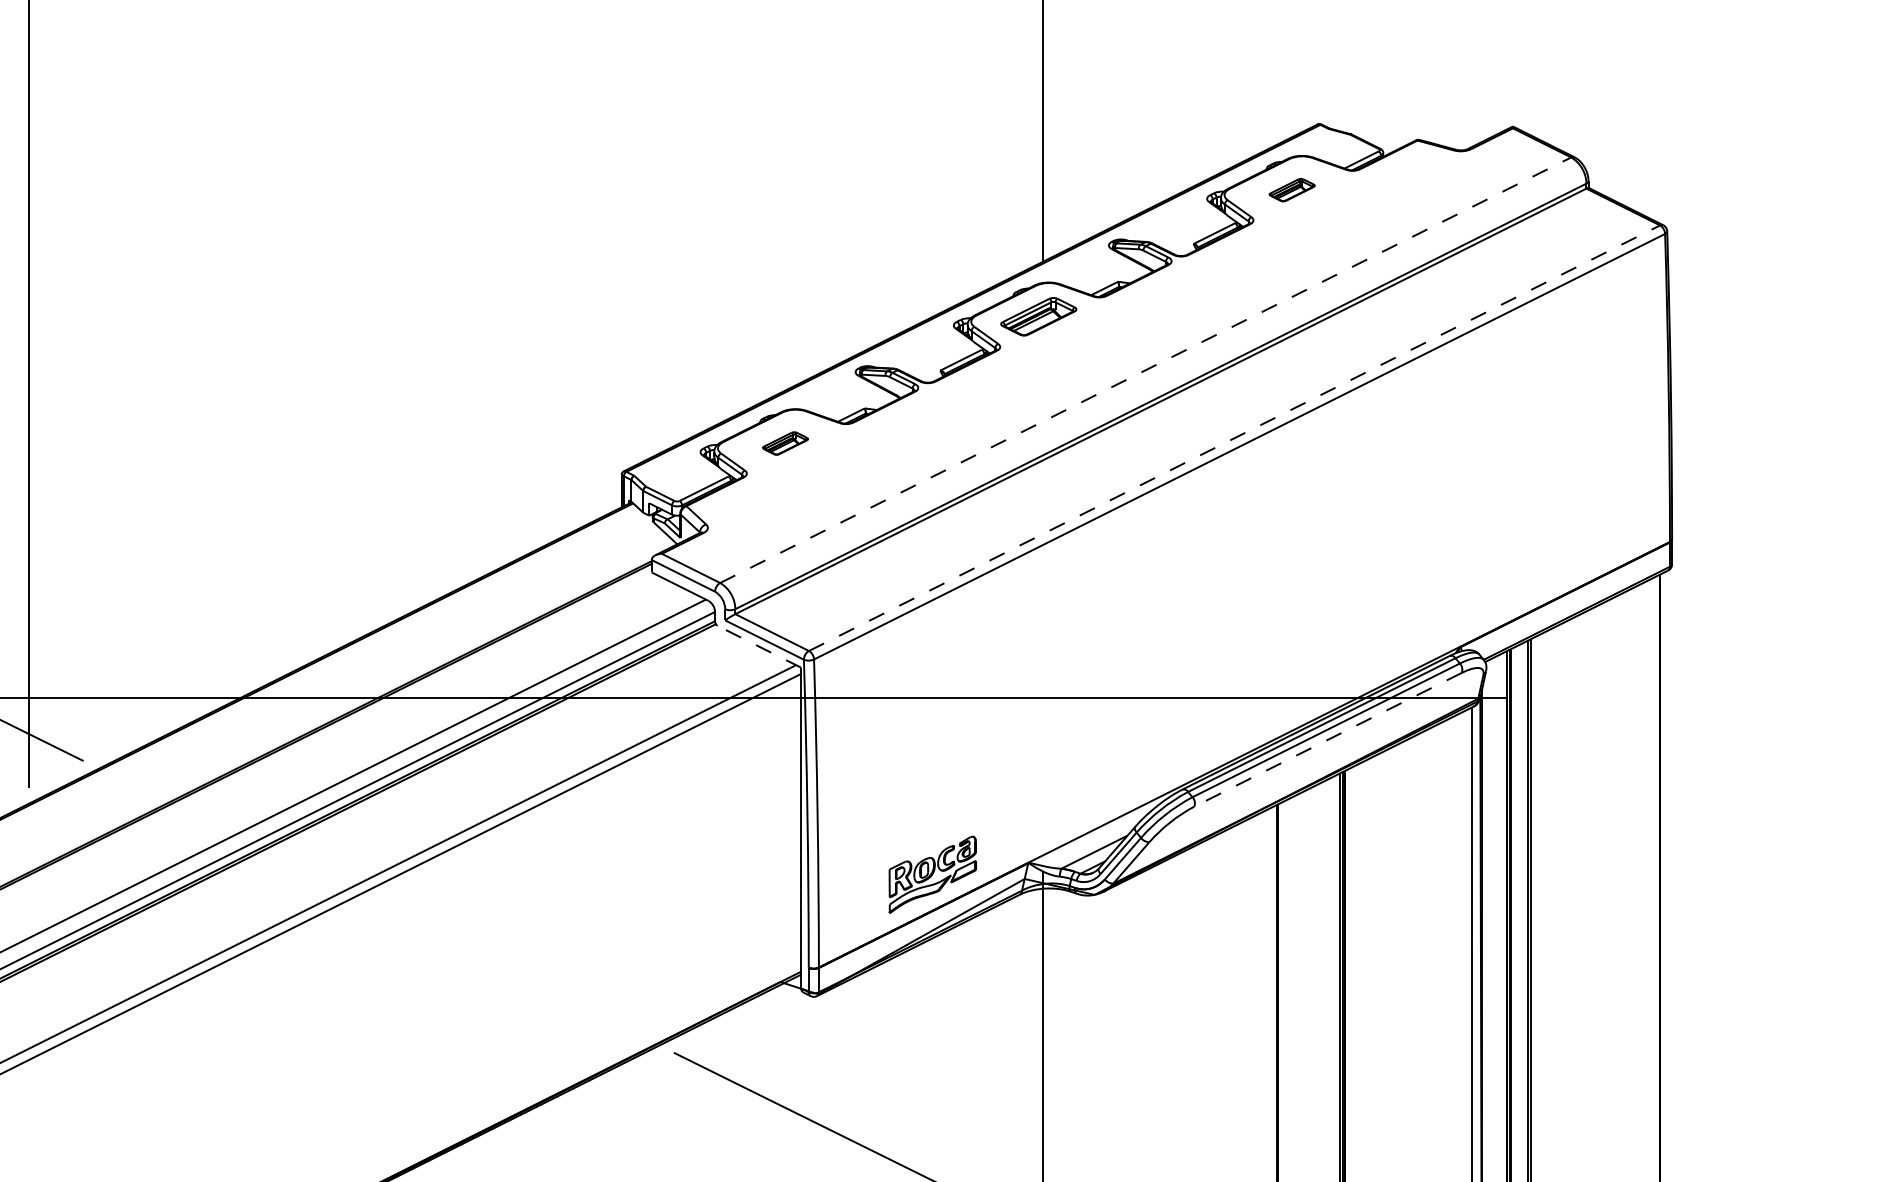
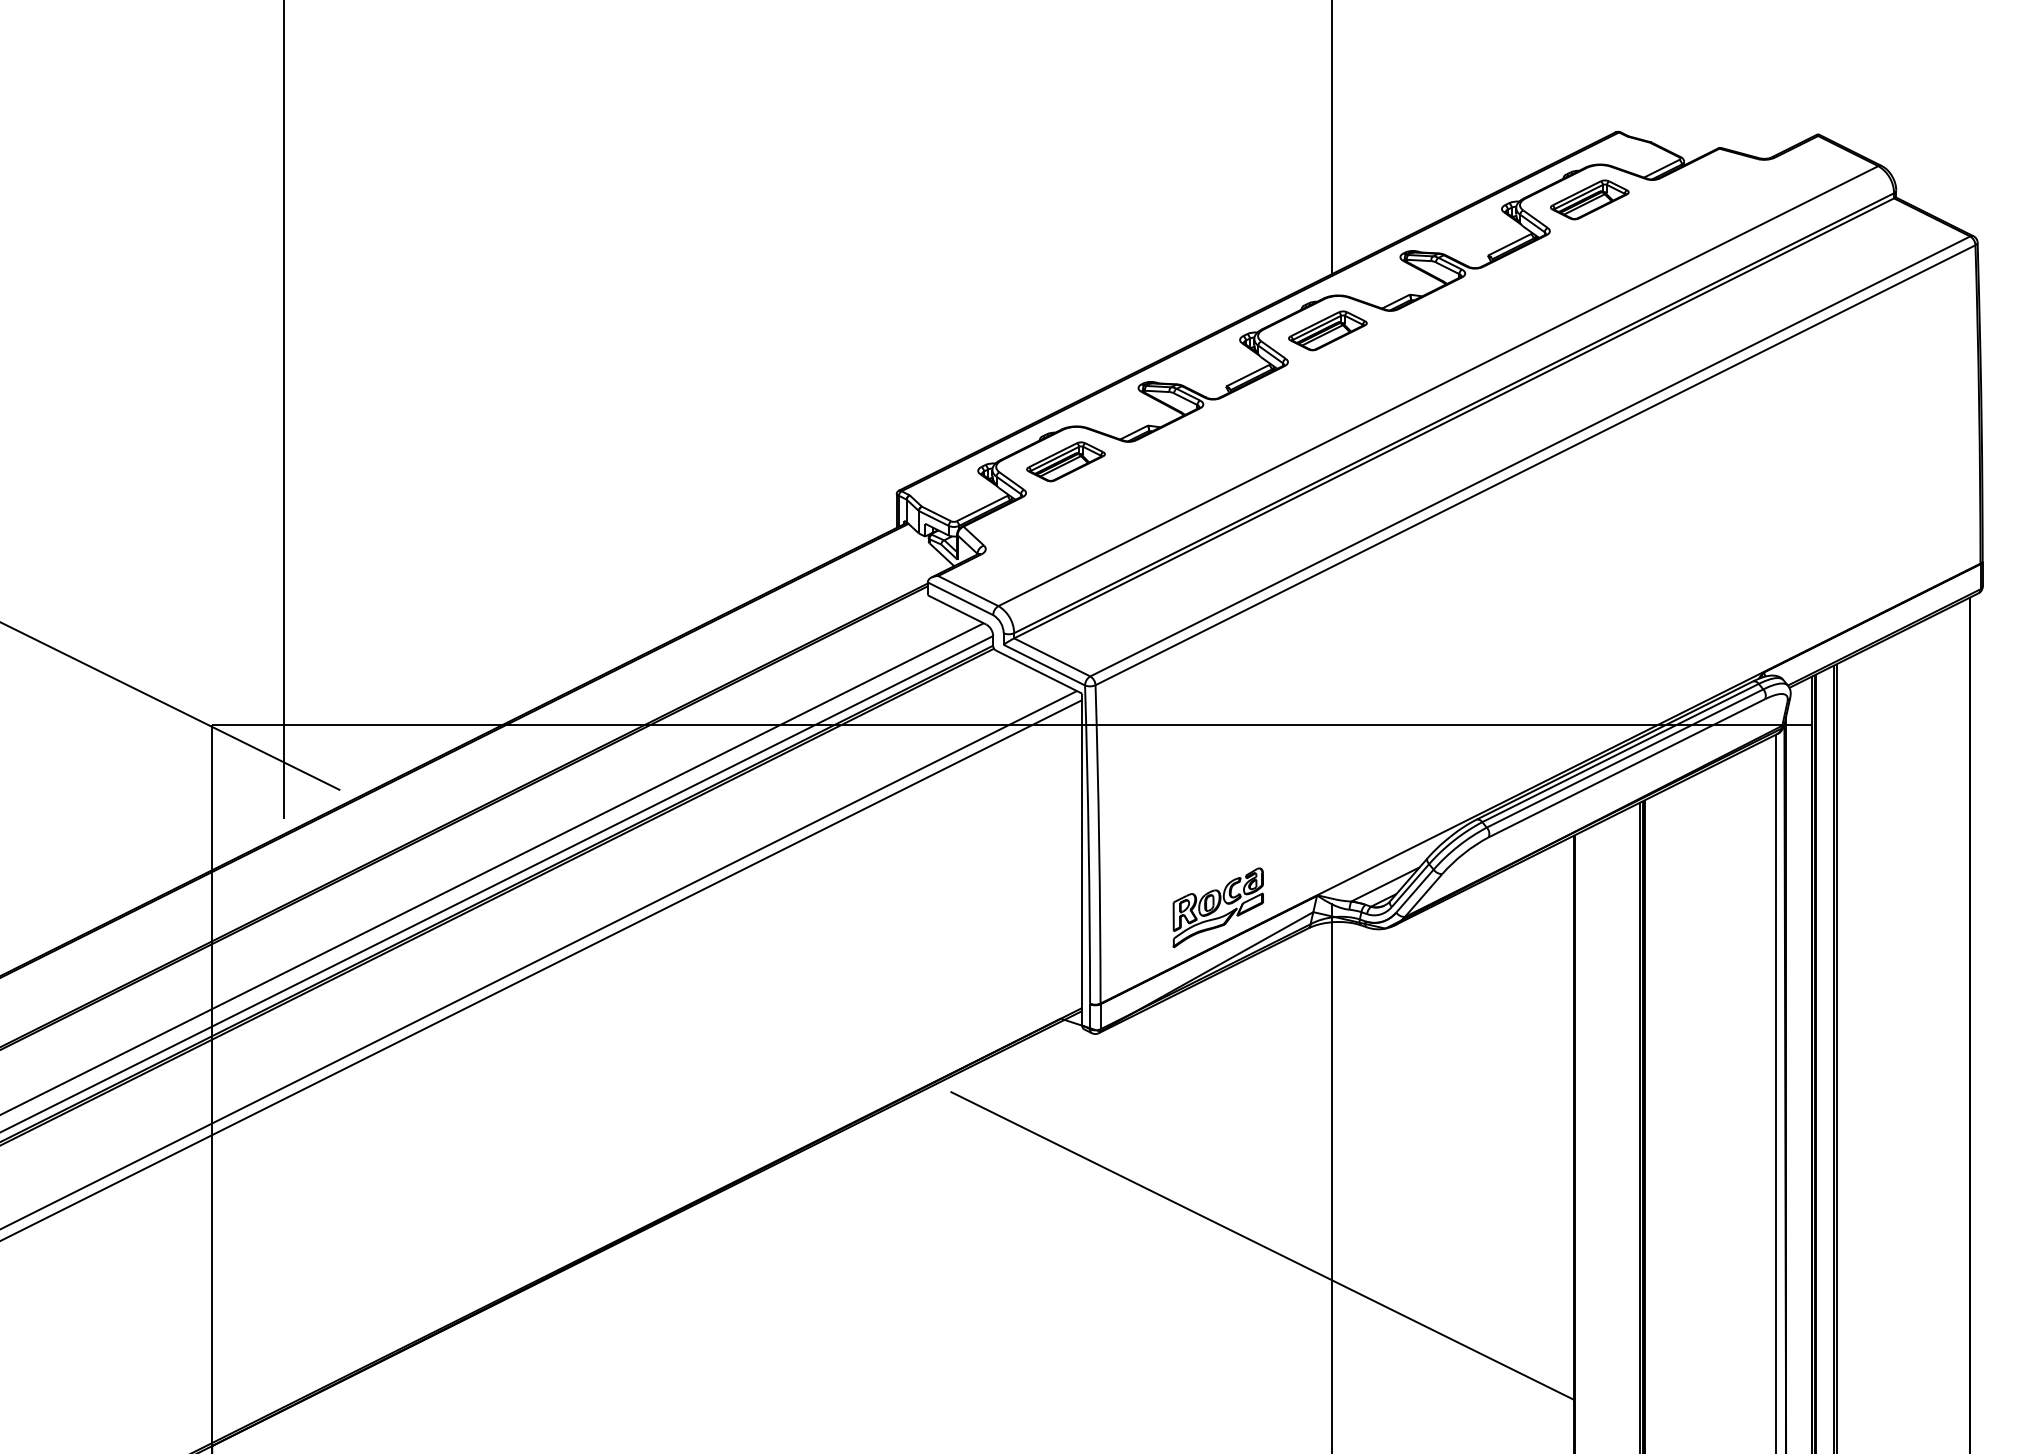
part: (1291, 189) -> (1589, 199), size x1.67
line: (1145, 370) -> (1438, 386), dashed -> solid
line: (1234, 438) -> (1530, 456), dashed -> solid
part: (785, 443) -> (1065, 461), size x1.67
line: (758, 646) -> (1038, 671), dashed -> solid
line: (1327, 740) -> (1626, 768), dashed -> solid

